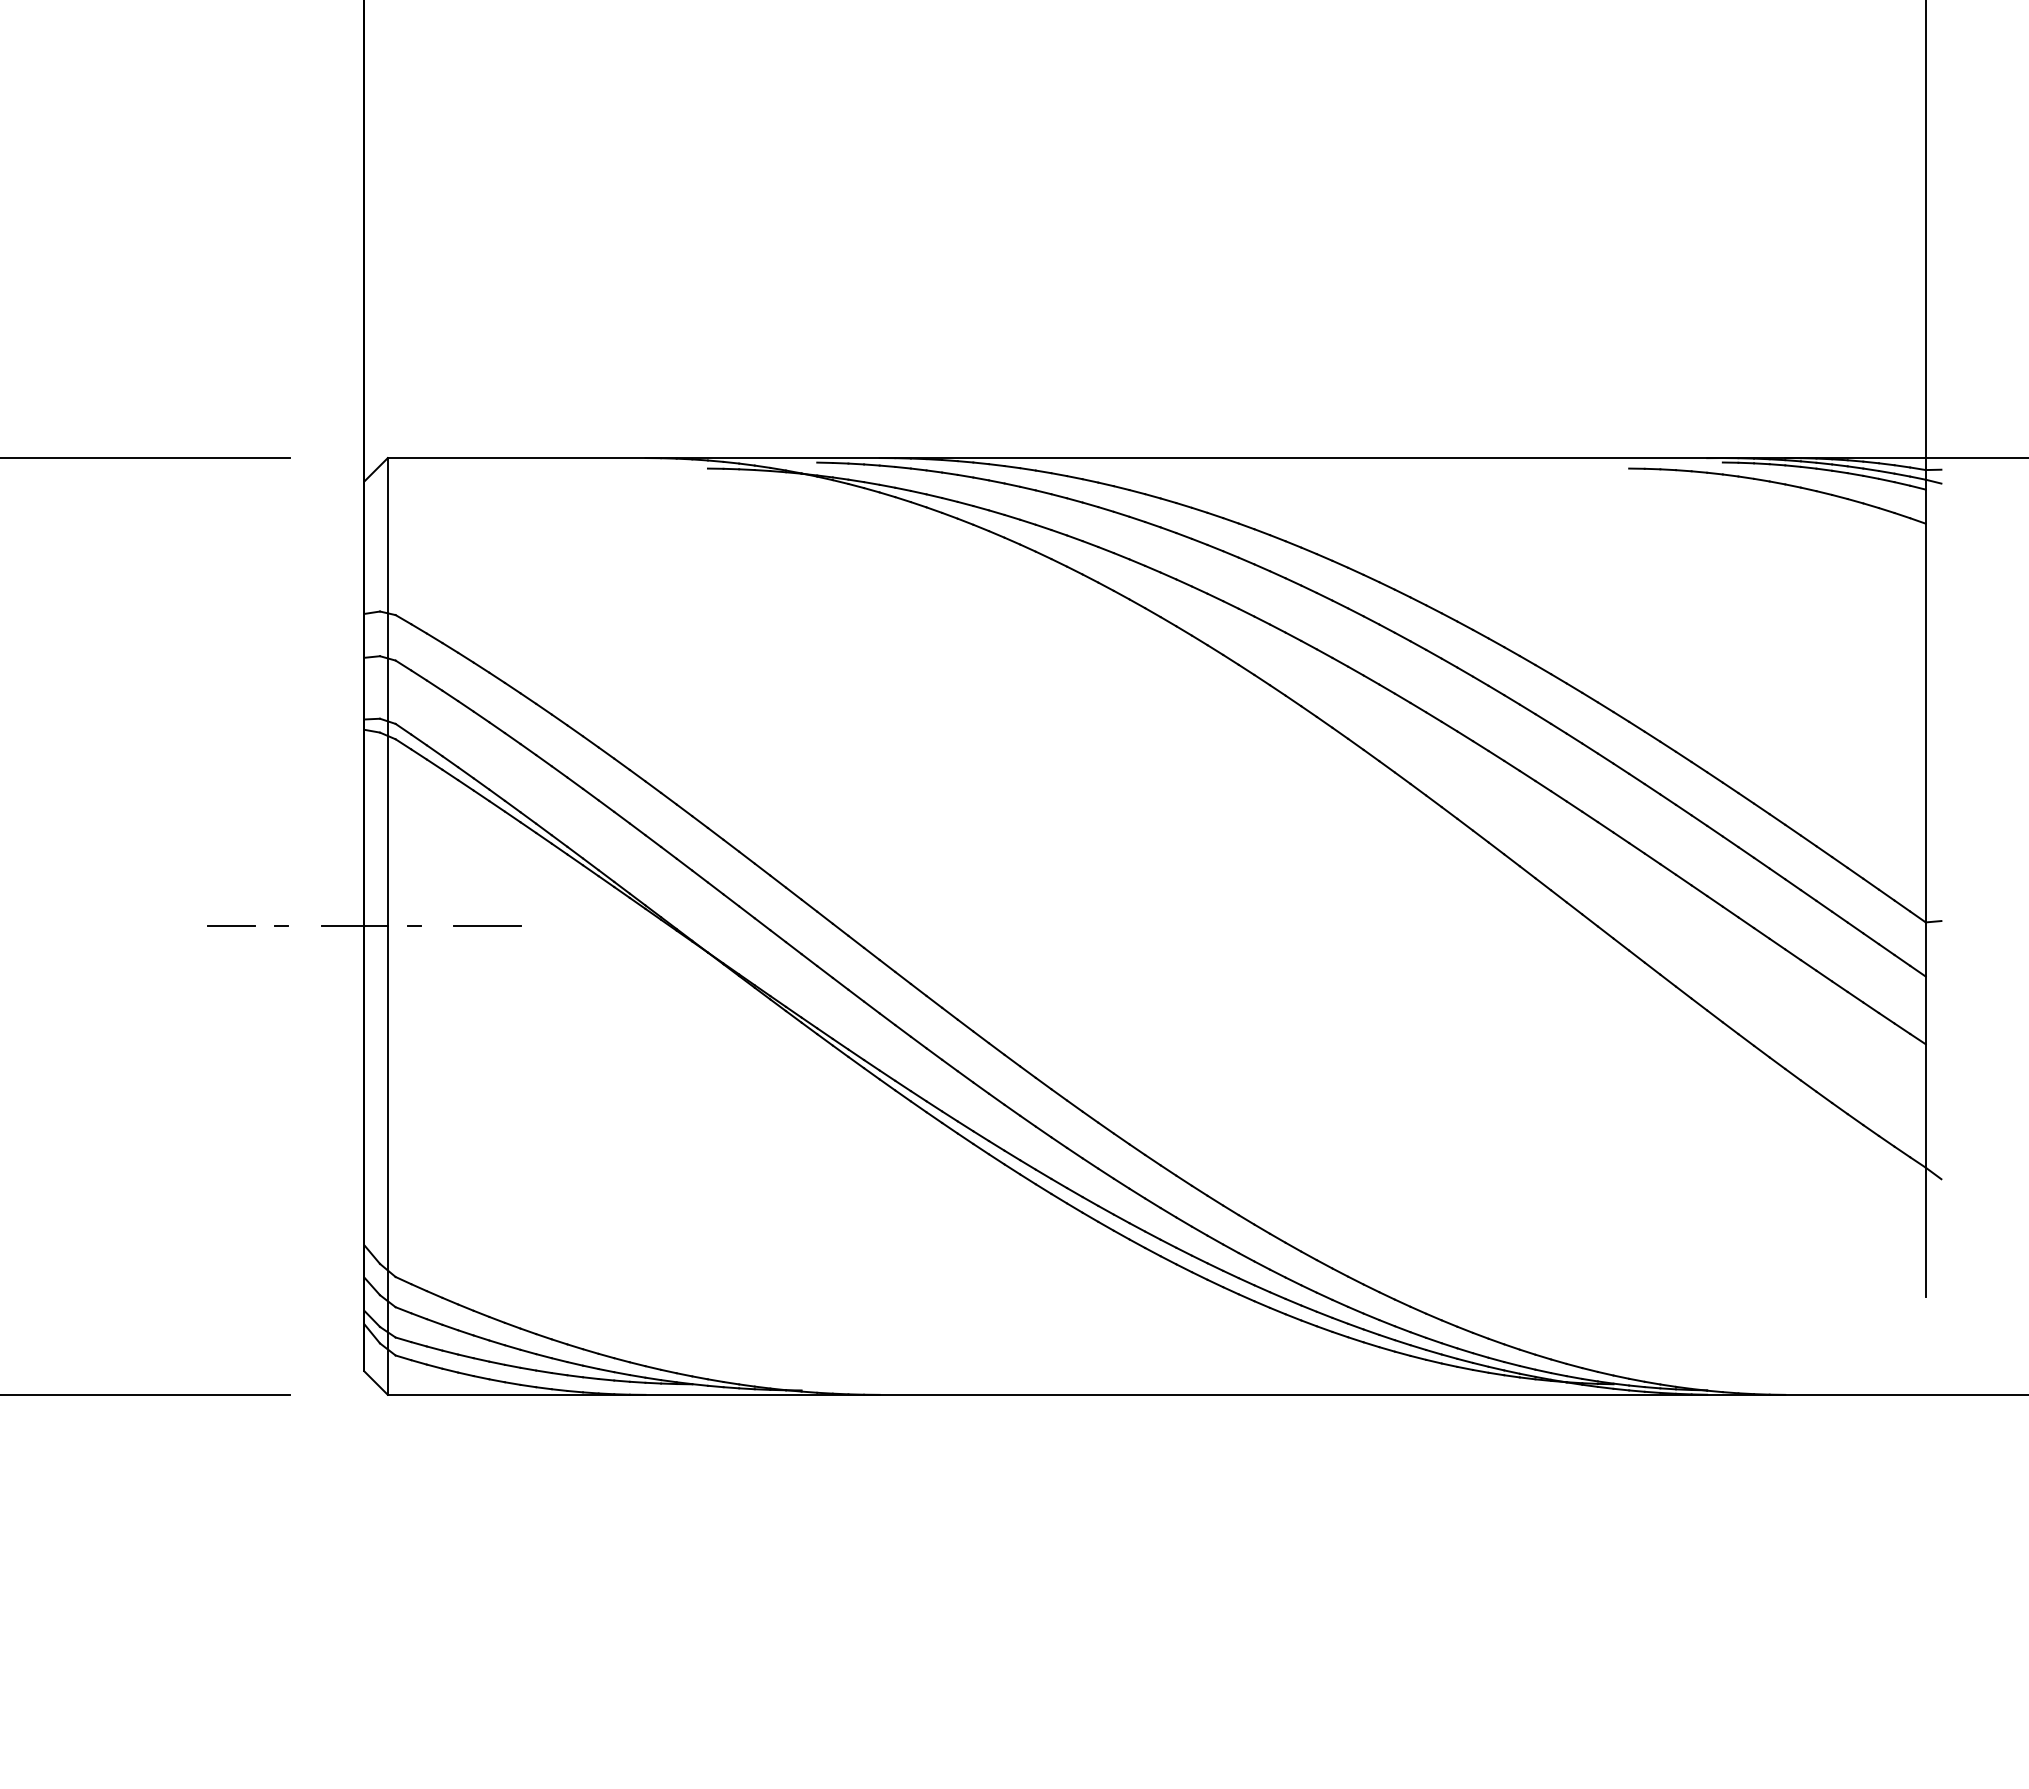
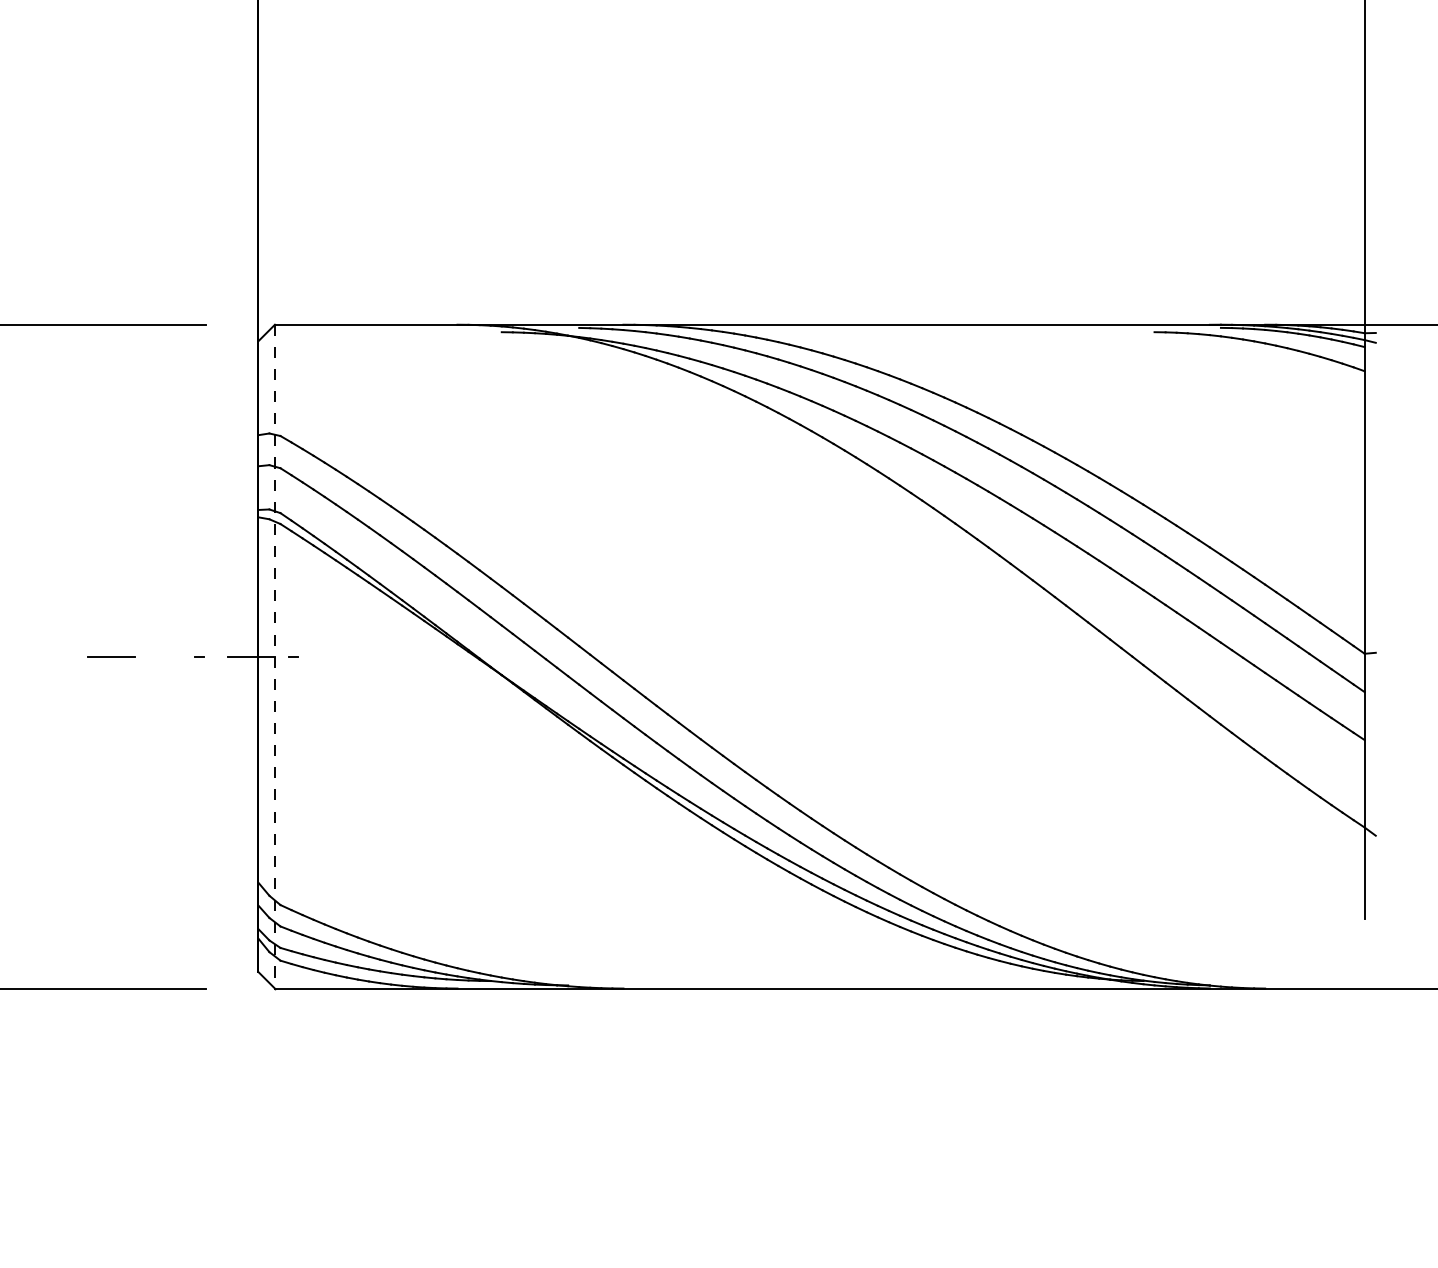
line: (231, 925) -> (164, 655), removed
line: (487, 925) -> (111, 655), moved
line: (387, 926) -> (274, 656), solid -> dashed

